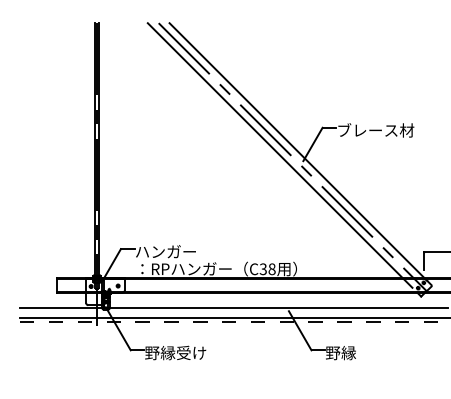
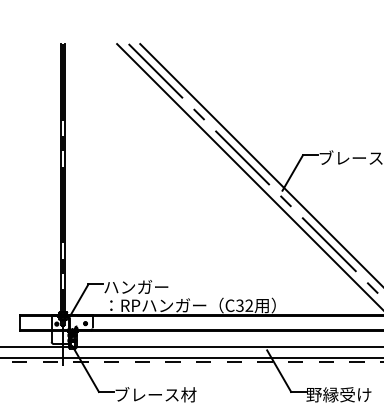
text: (271, 269) -> (248, 305), C38 -> C32
text: (183, 352) -> (155, 394), 野縁受け -> ブレース材
text: (371, 352) -> (354, 394), 野縁 -> 野縁受け

